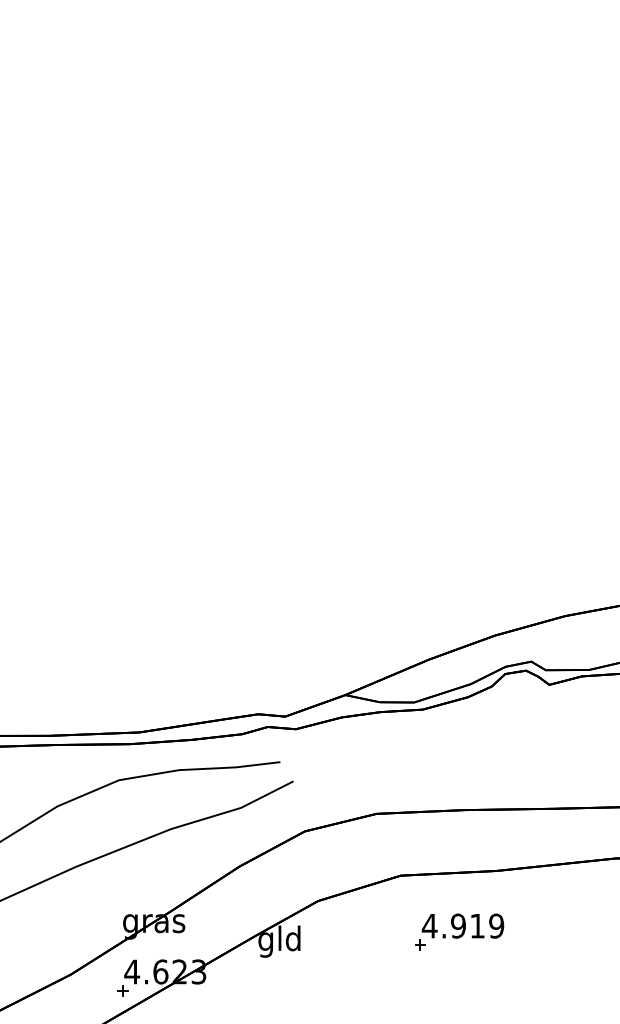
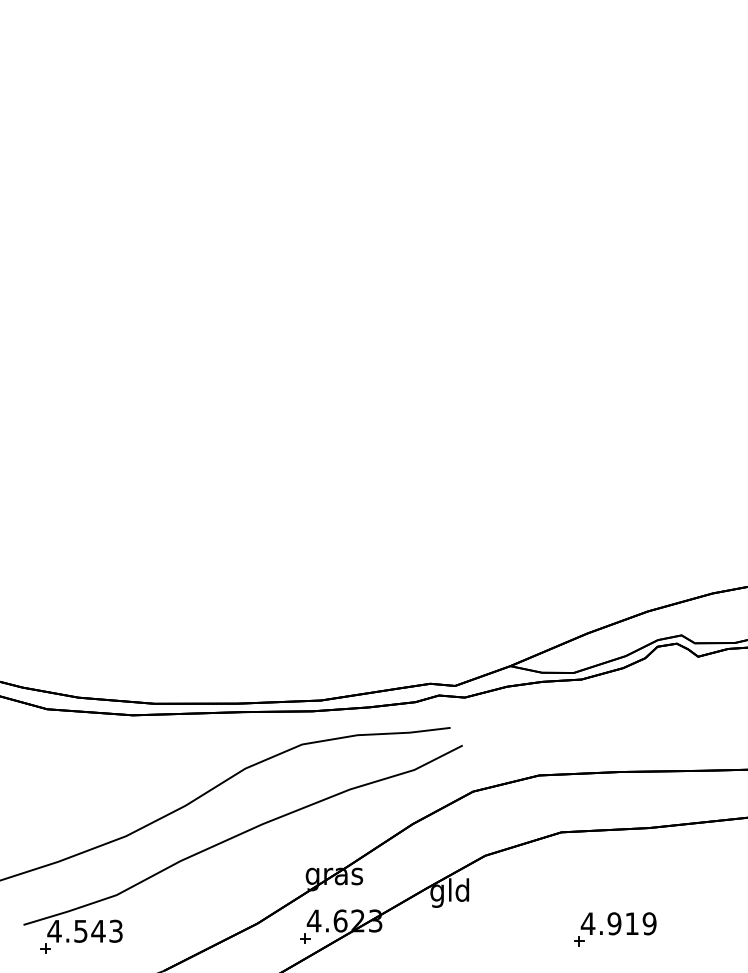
part: (459, 932) -> (615, 929), moved

